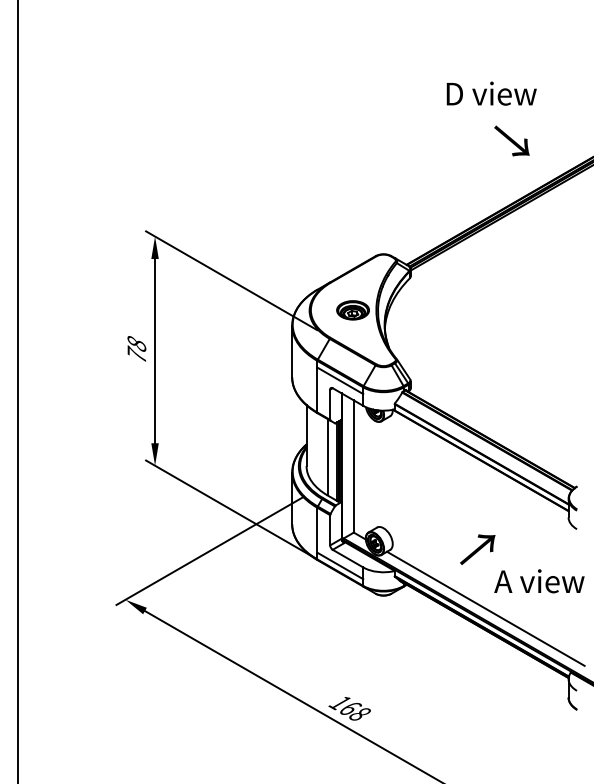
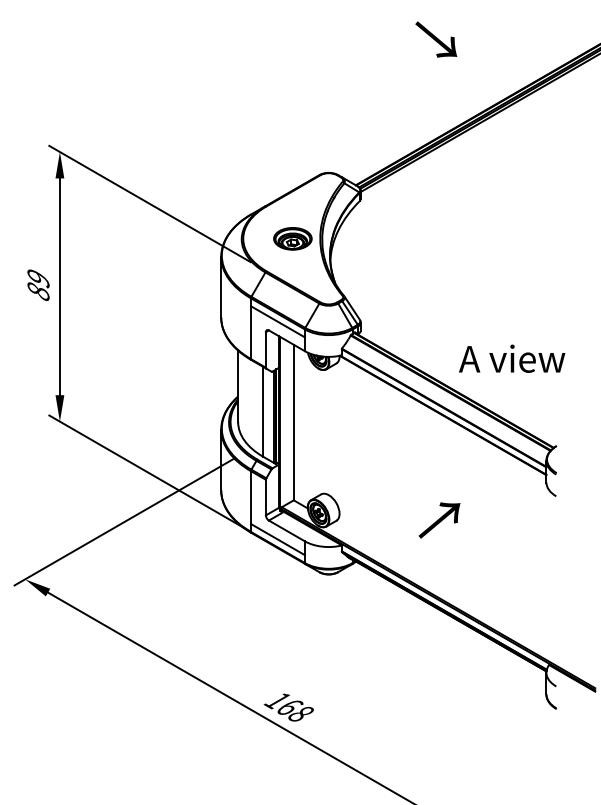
text: (511, 140) -> (435, 39), moved
text: (136, 349) -> (38, 284), 78 -> 89
text: (539, 581) -> (512, 359), moved
line: (485, 608) -> (448, 589), removed

